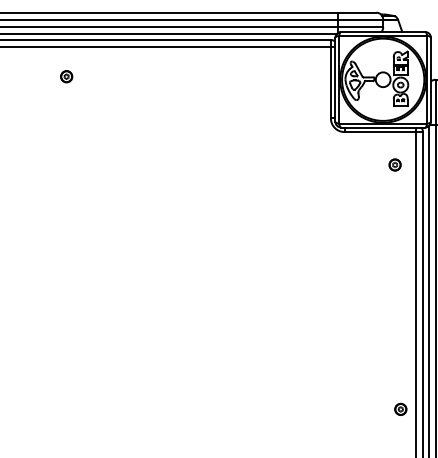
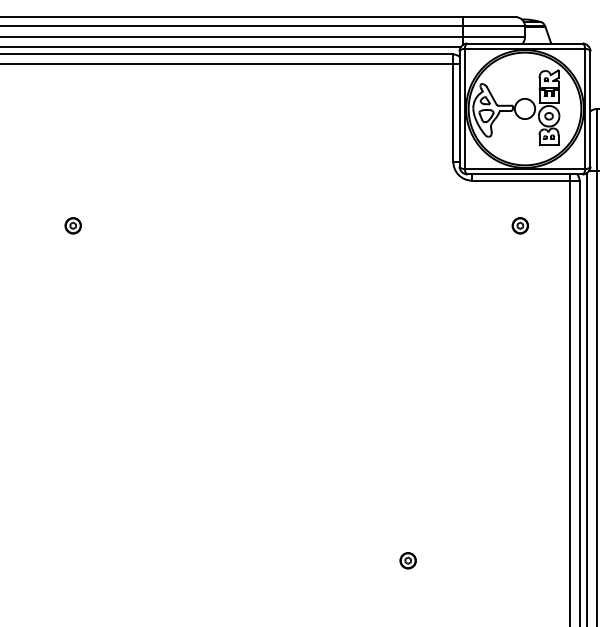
part: (66, 76) -> (72, 225), moved
part: (394, 164) -> (519, 225), moved
part: (400, 409) -> (407, 560), moved

